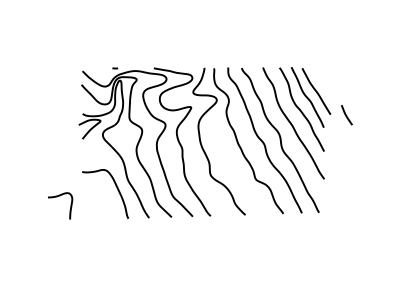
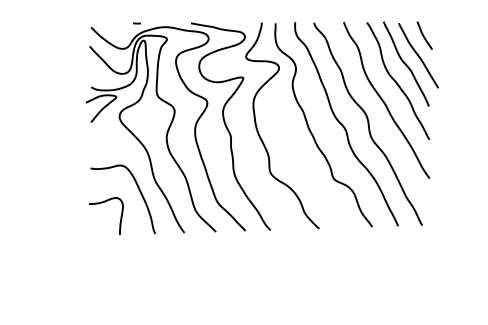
line: (346, 115) -> (424, 36), moved
curve: (57, 197) -> (102, 204), moved

